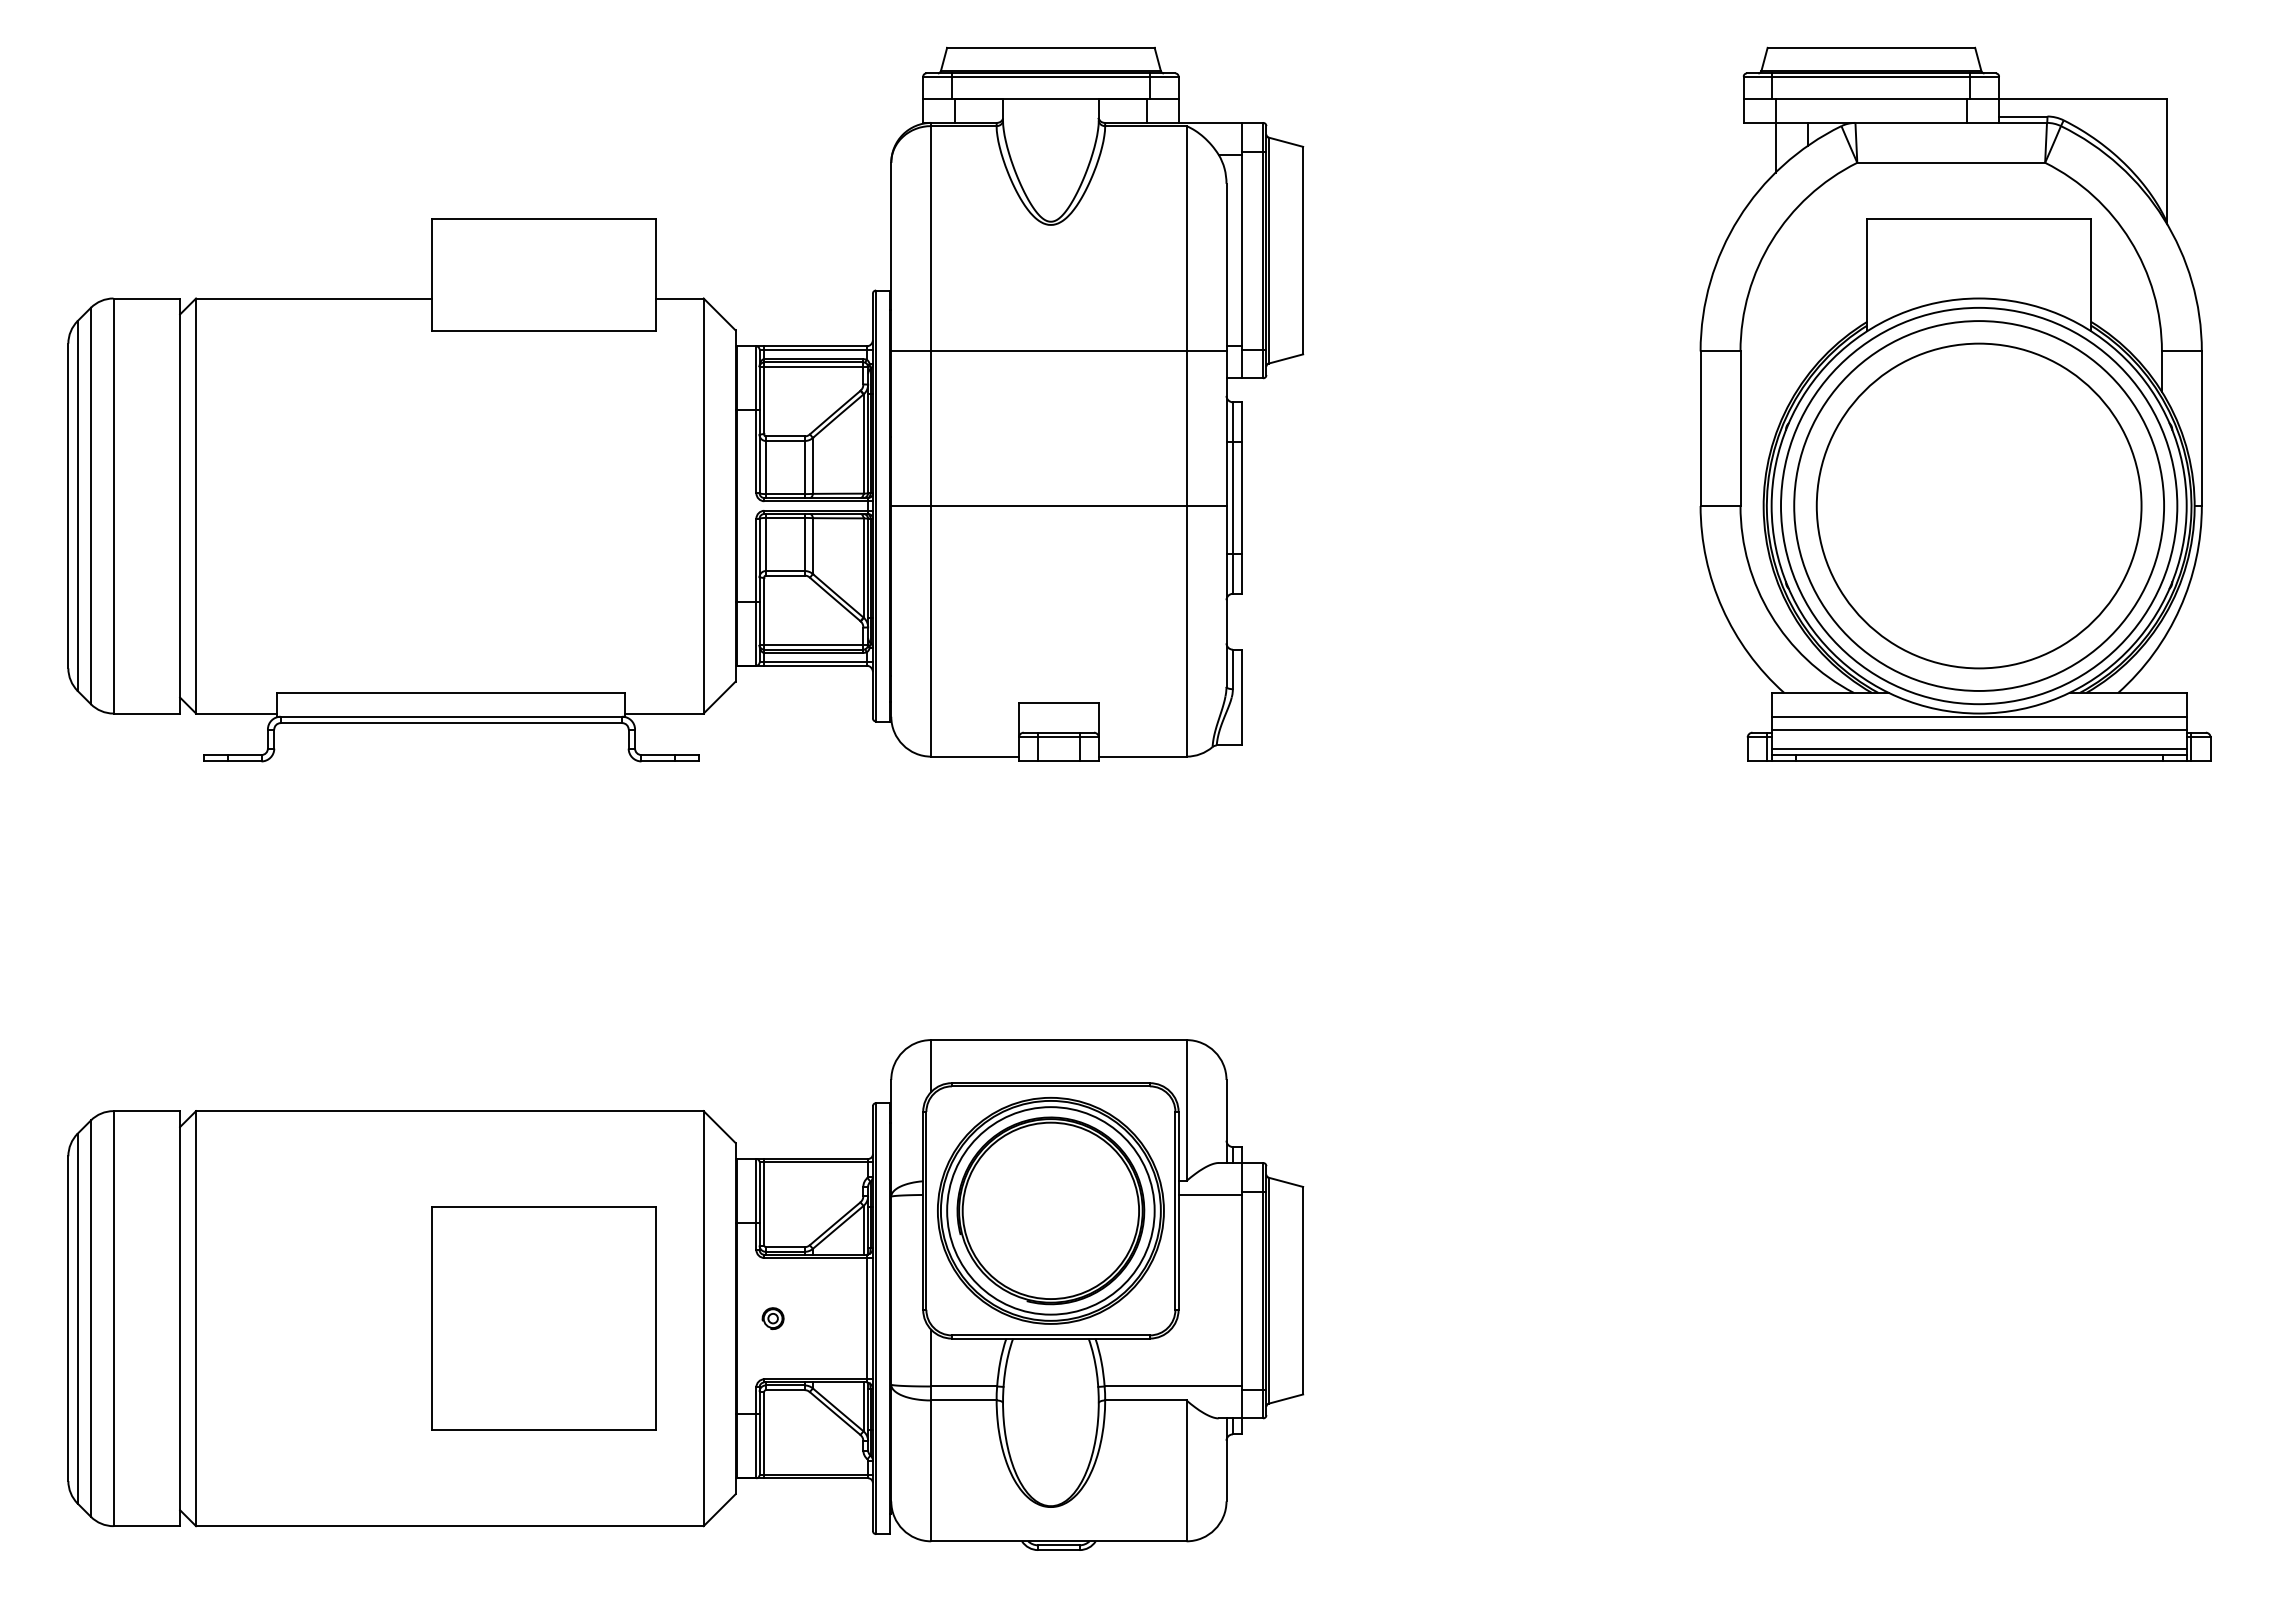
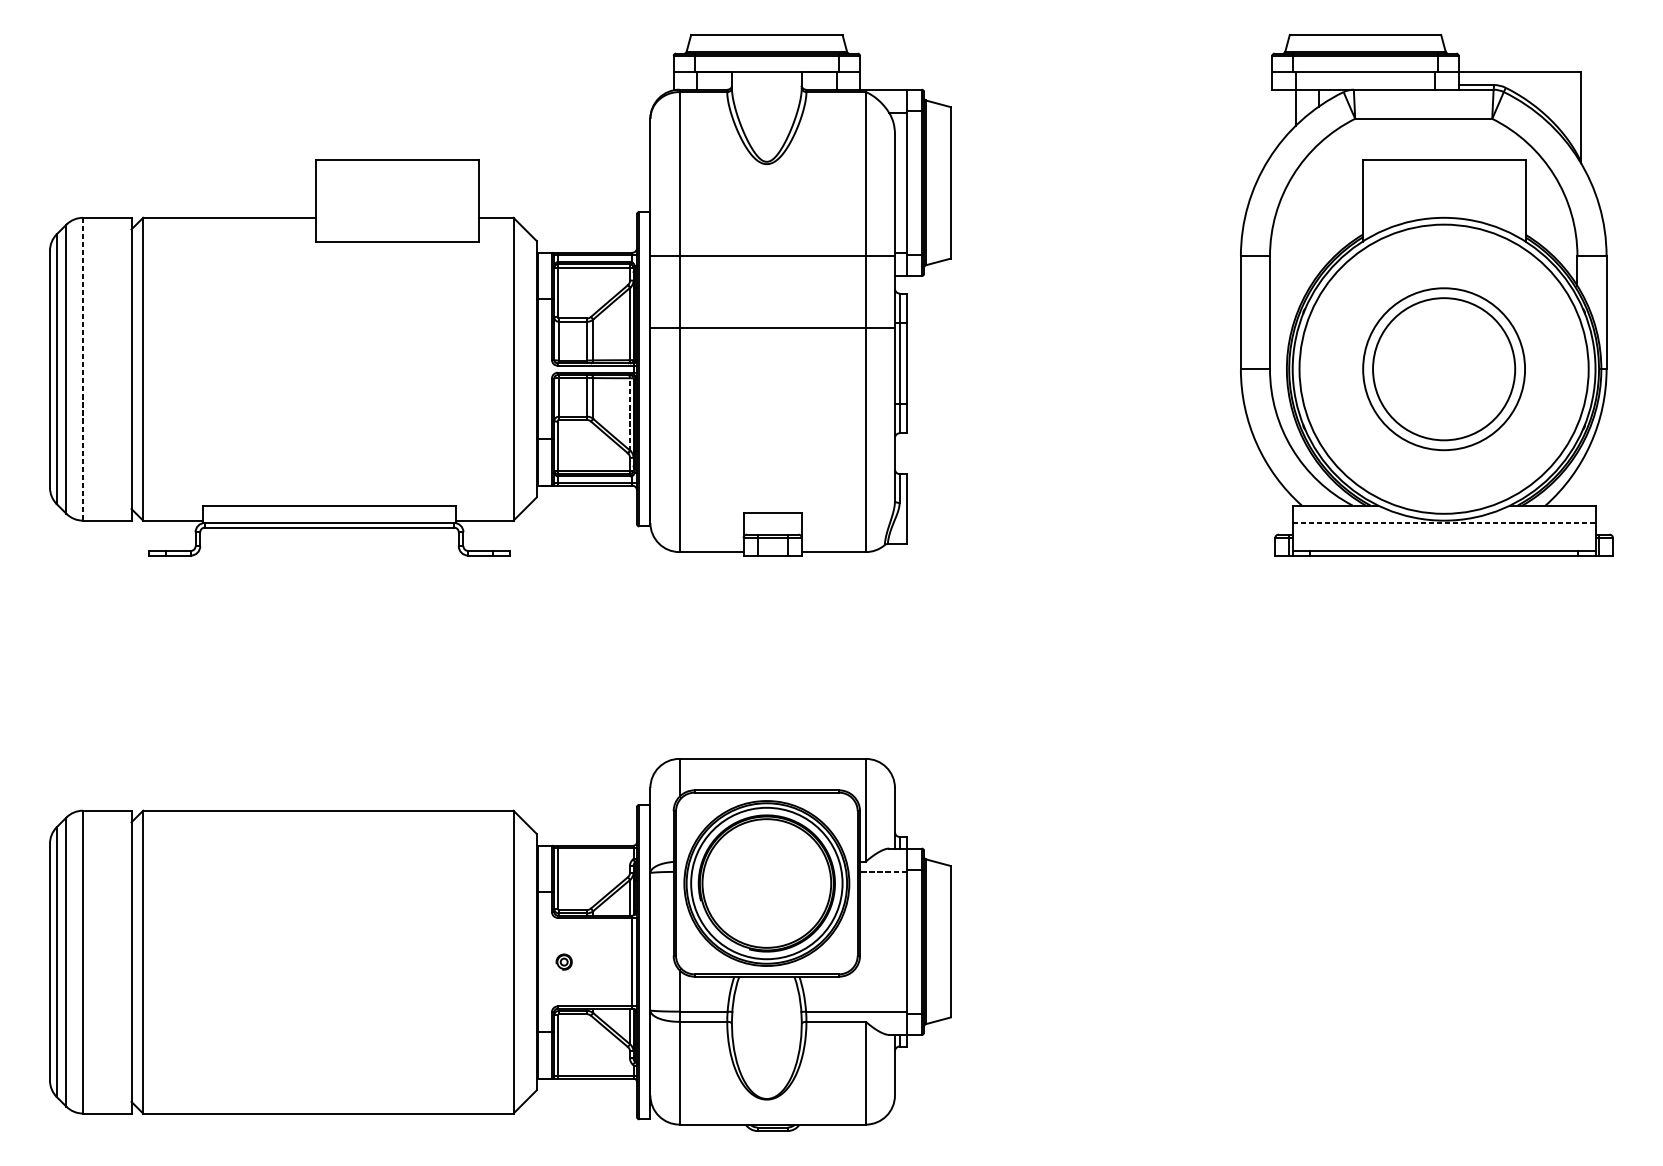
circle: (1978, 505) -> (1443, 368), size x0.6
circle: (1979, 505) -> (1444, 368), size x0.6
line: (113, 506) -> (82, 369), solid -> dashed
line: (1058, 506) -> (772, 328), moved
line: (863, 567) -> (630, 414), solid -> dashed
line: (1979, 716) -> (1444, 522), solid -> dashed
line: (1978, 729) -> (1443, 532), removed
line: (1978, 748) -> (1443, 546), removed
line: (1210, 1194) -> (883, 871), solid -> dashed
part: (543, 1318) -> (396, 962), removed

